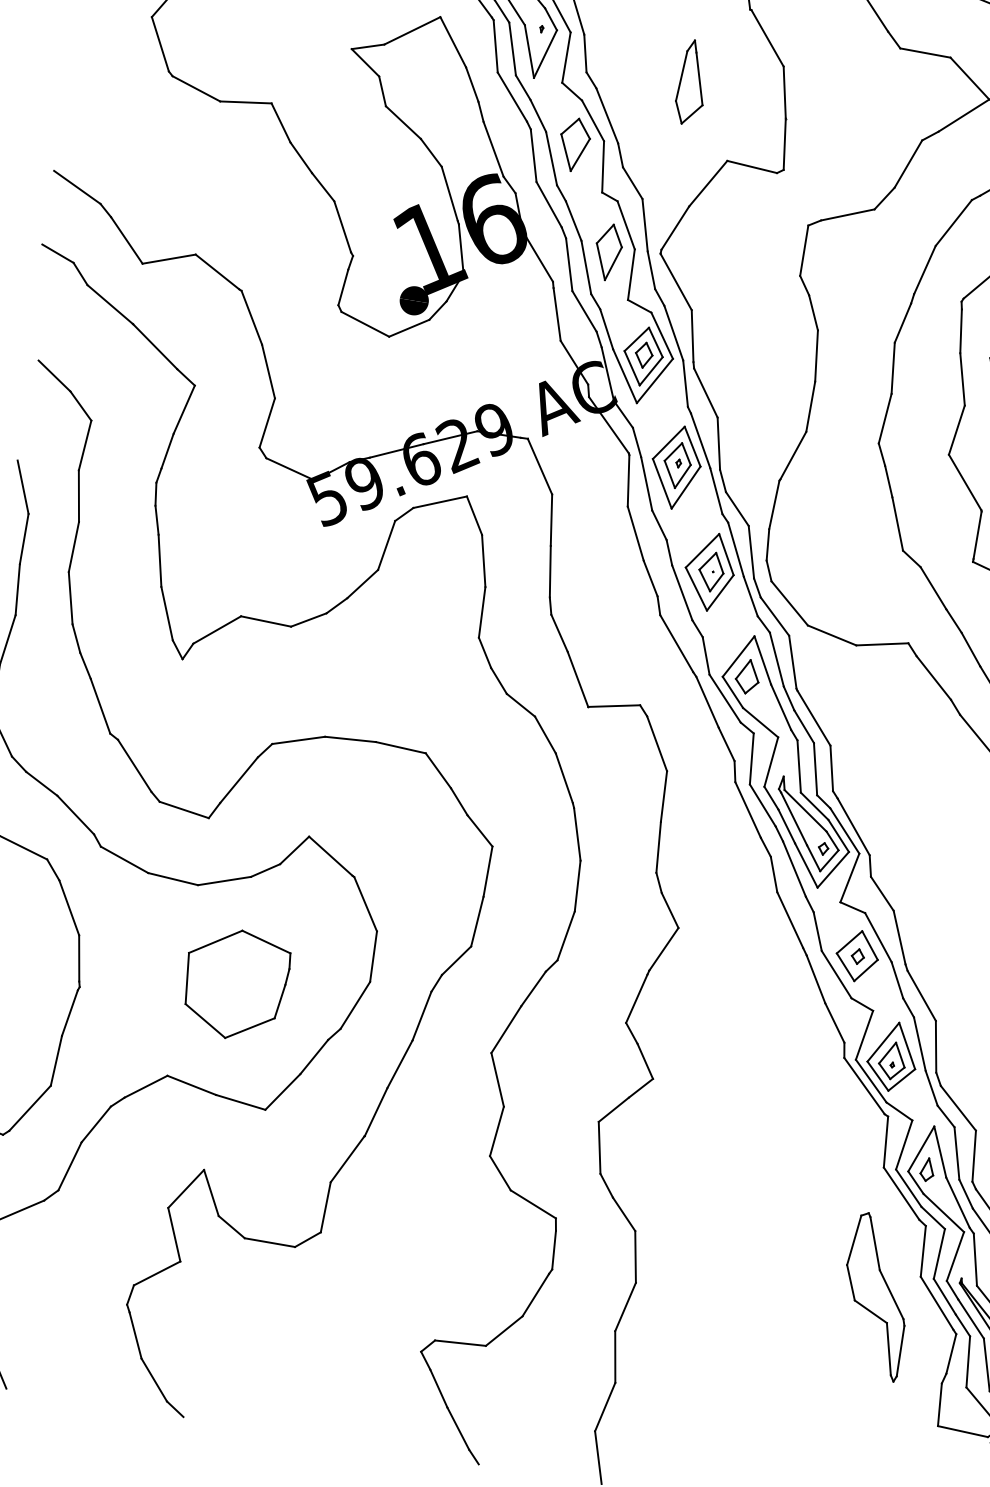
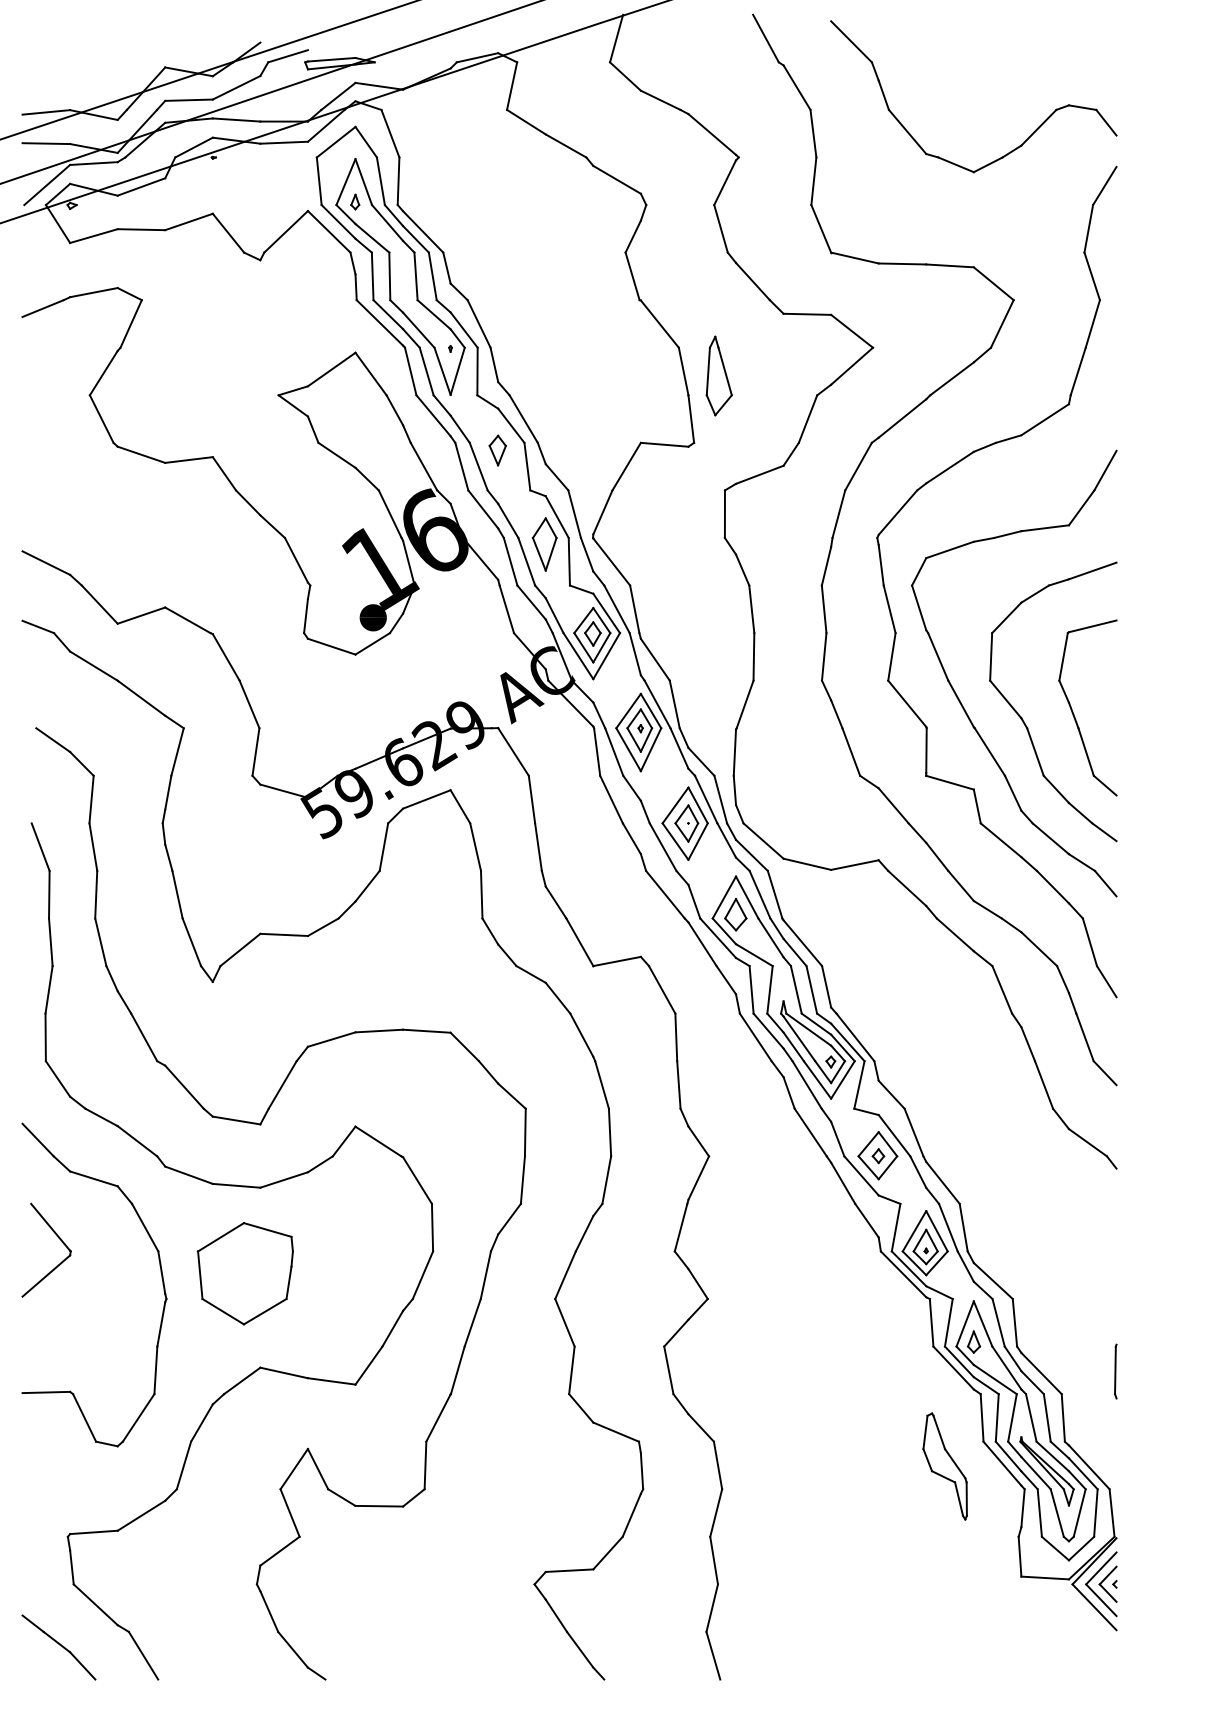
part: (691, 82) -> (718, 375), moved
part: (574, 144) -> (497, 450), size x0.6
part: (235, 984) -> (245, 1273), moved
part: (876, 1296) -> (945, 1466), size x0.7

